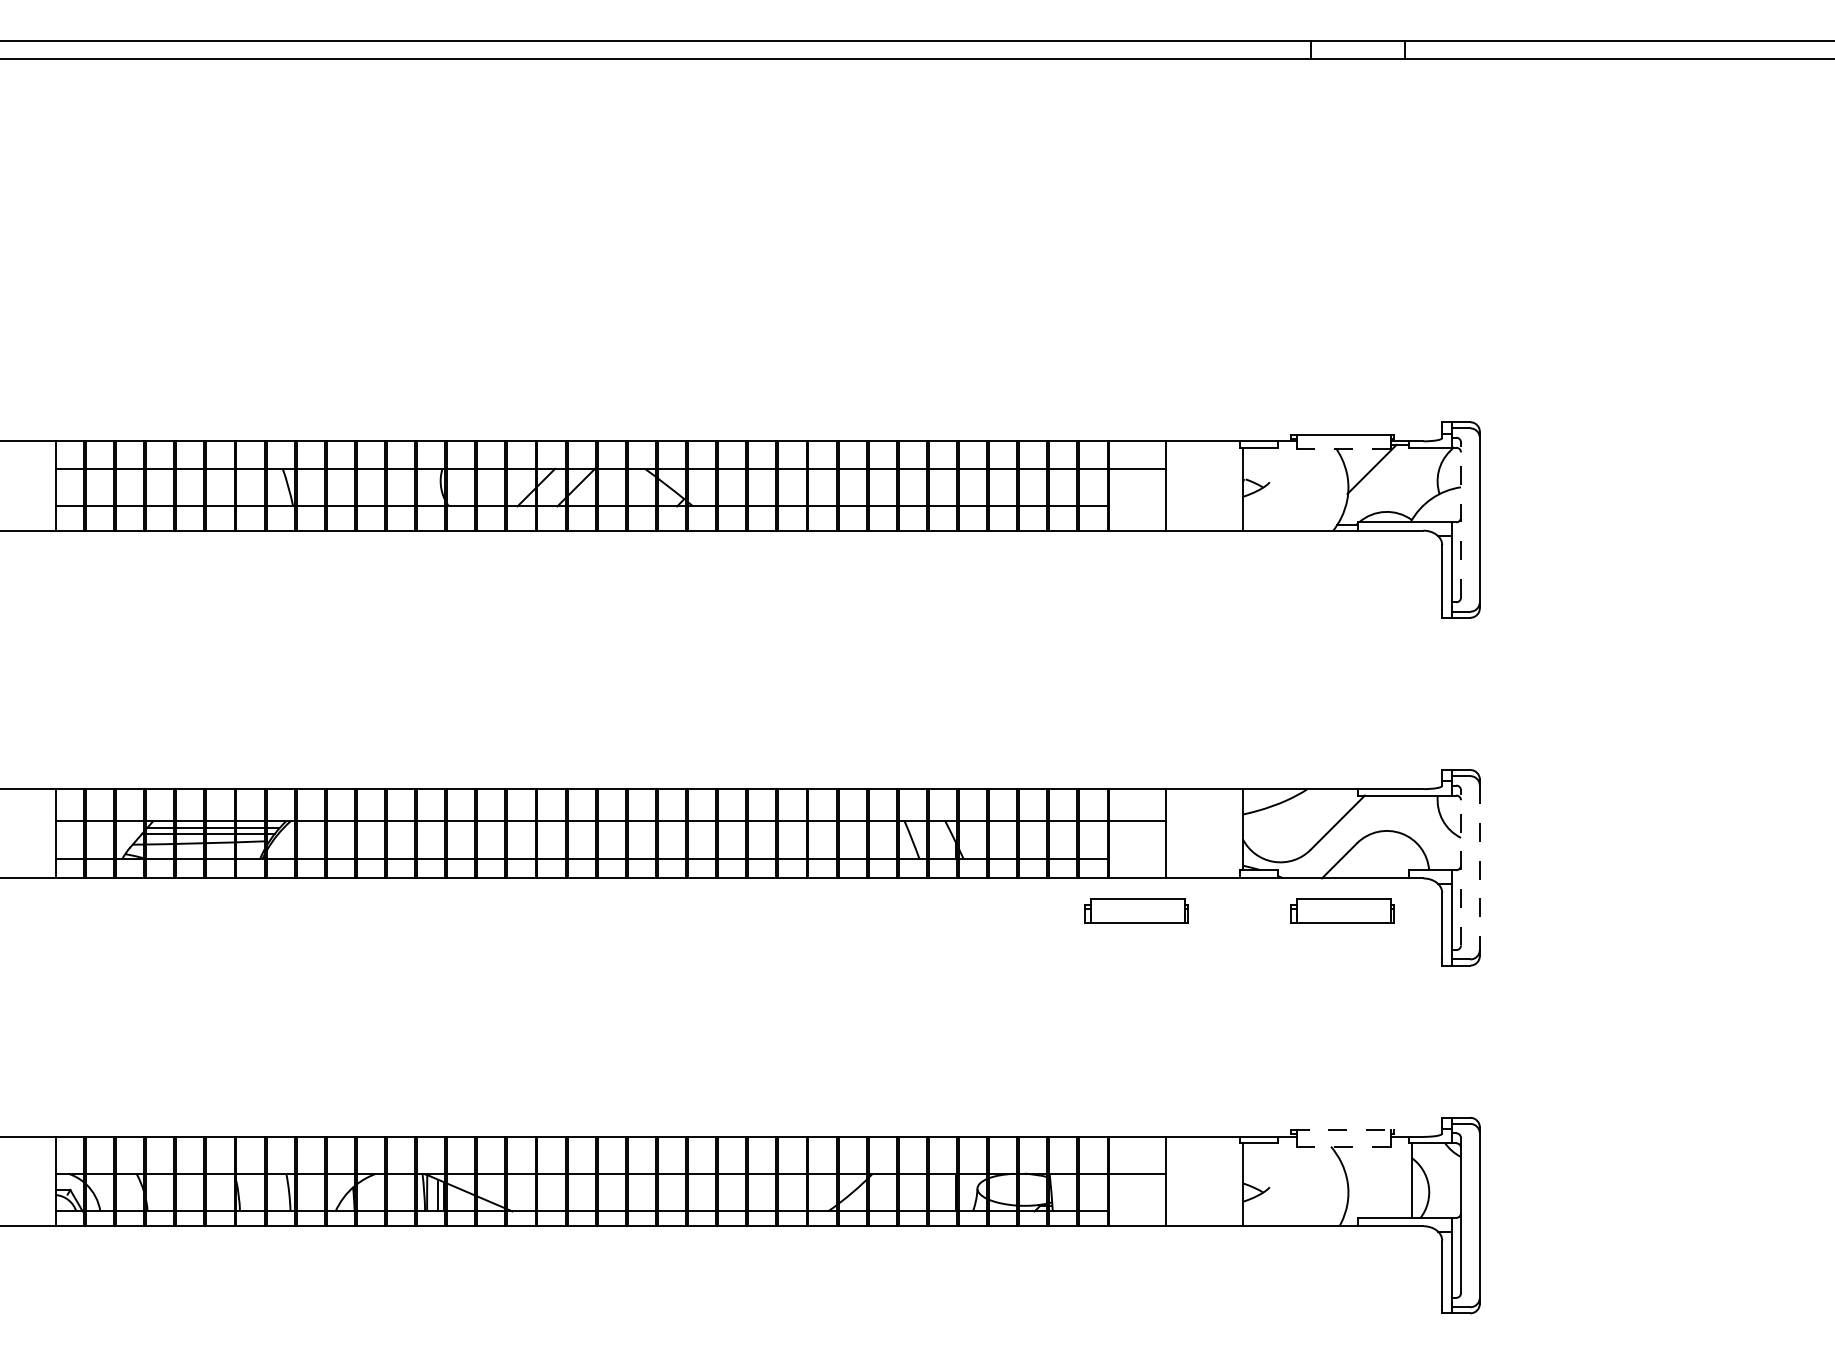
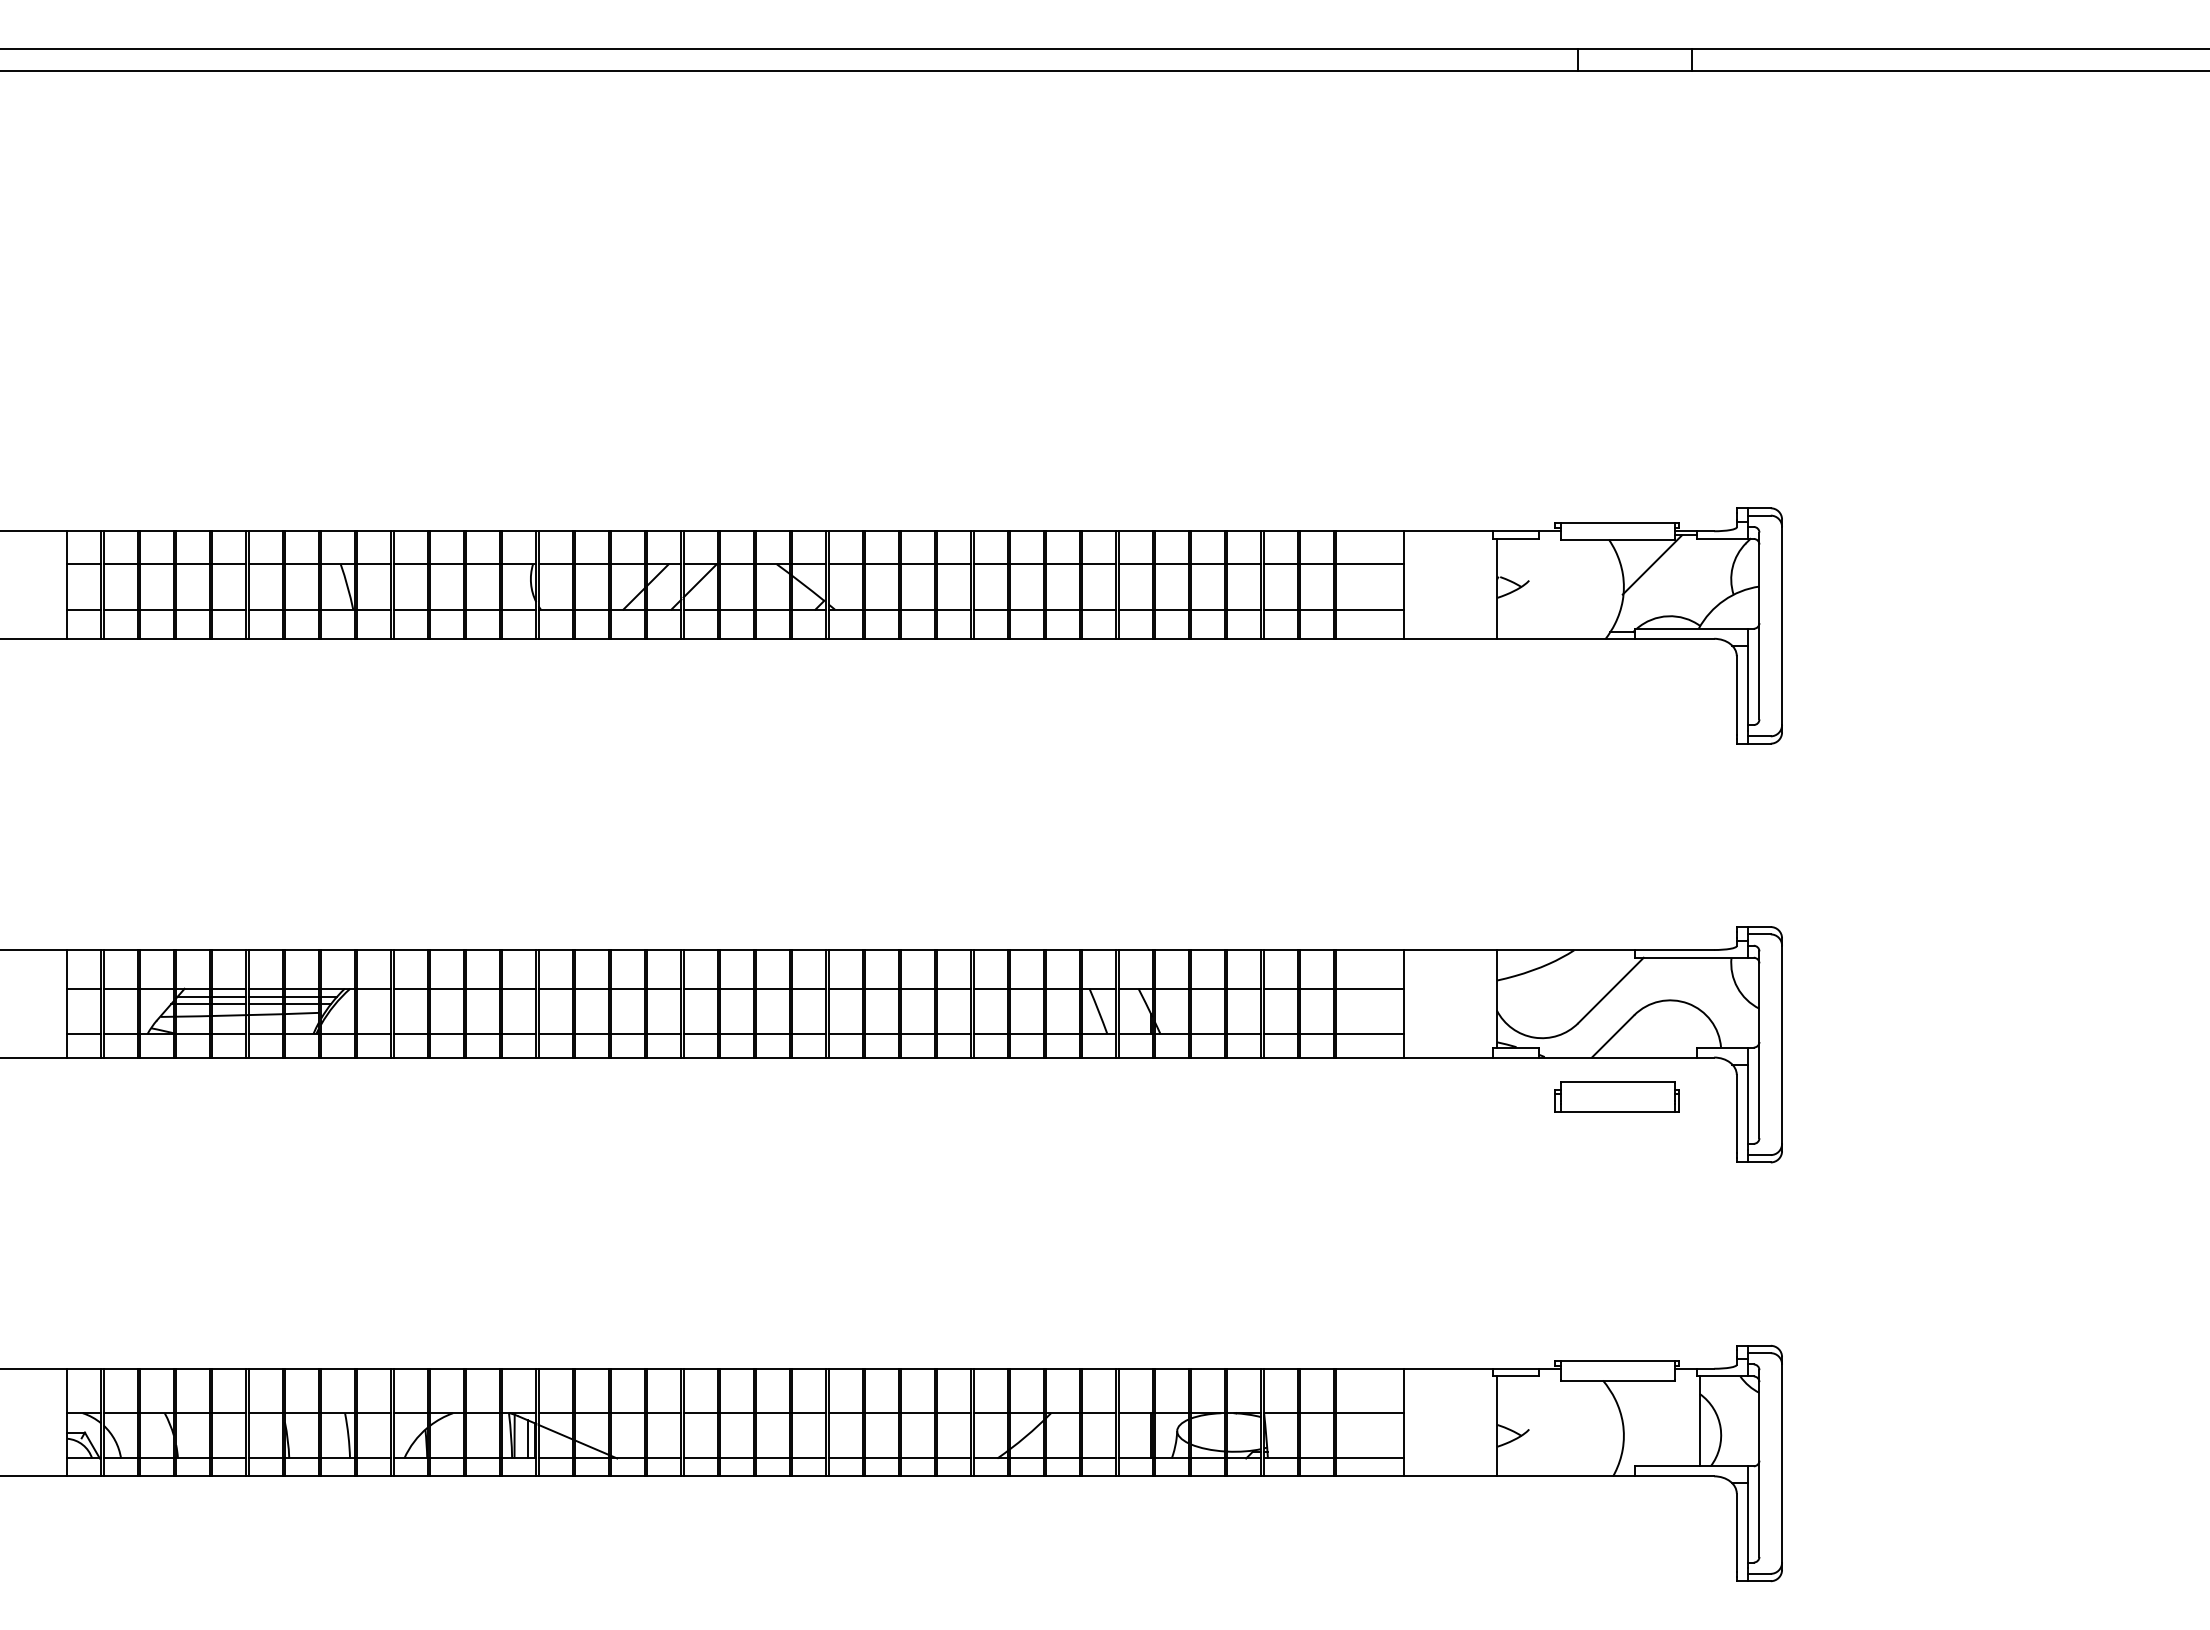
line: (1343, 449) -> (1617, 540), dashed -> solid
line: (1137, 506) -> (1370, 609), added
line: (1461, 519) -> (1759, 625), dashed -> solid
line: (1137, 859) -> (1370, 1034), added
line: (1461, 867) -> (1759, 1044), dashed -> solid
line: (1480, 868) -> (1782, 1045), dashed -> solid
part: (1136, 910) -> (1368, 1096), removed
line: (1343, 1130) -> (1617, 1360), dashed -> solid
line: (1343, 1146) -> (1617, 1380), dashed -> solid
line: (1137, 1211) -> (1370, 1458), added

